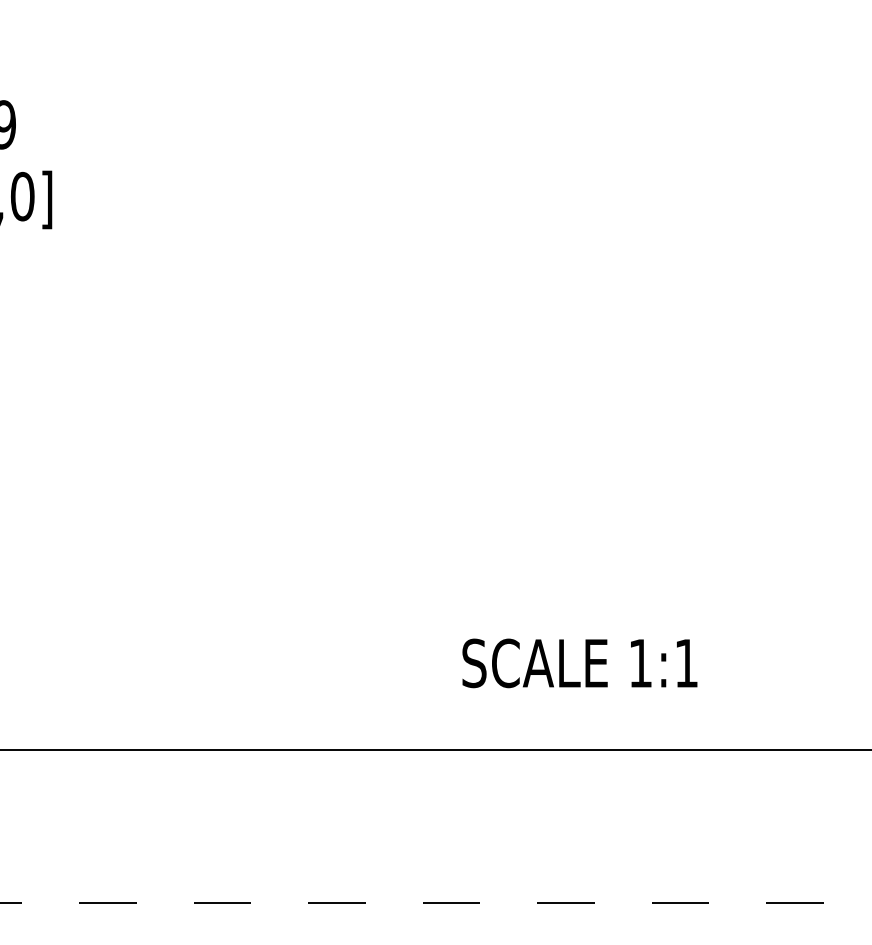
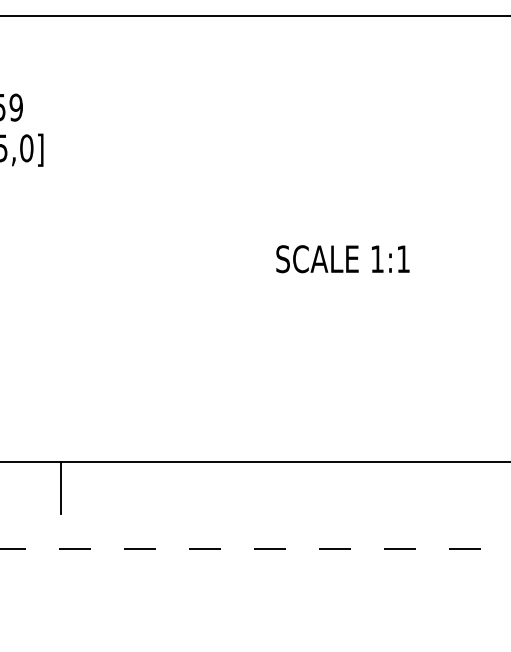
text: (579, 663) -> (342, 259), moved
line: (83, 796) -> (61, 488), added

